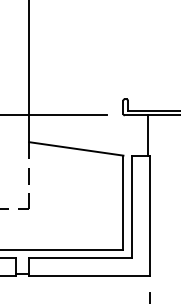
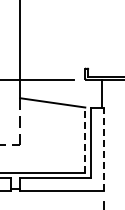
line: (123, 203) -> (85, 140), solid -> dashed
line: (149, 216) -> (103, 149), solid -> dashed

